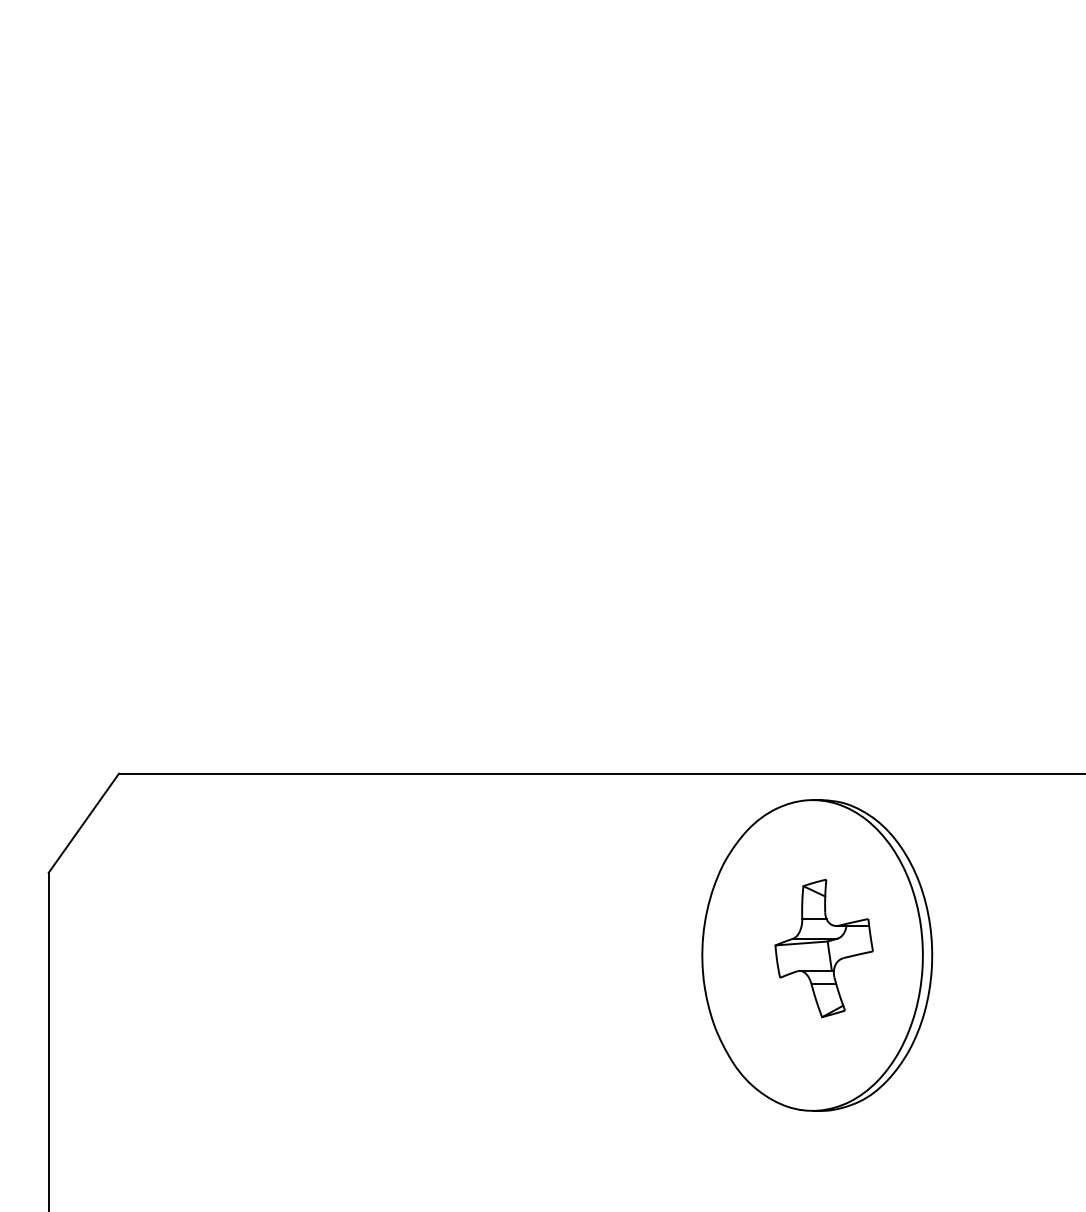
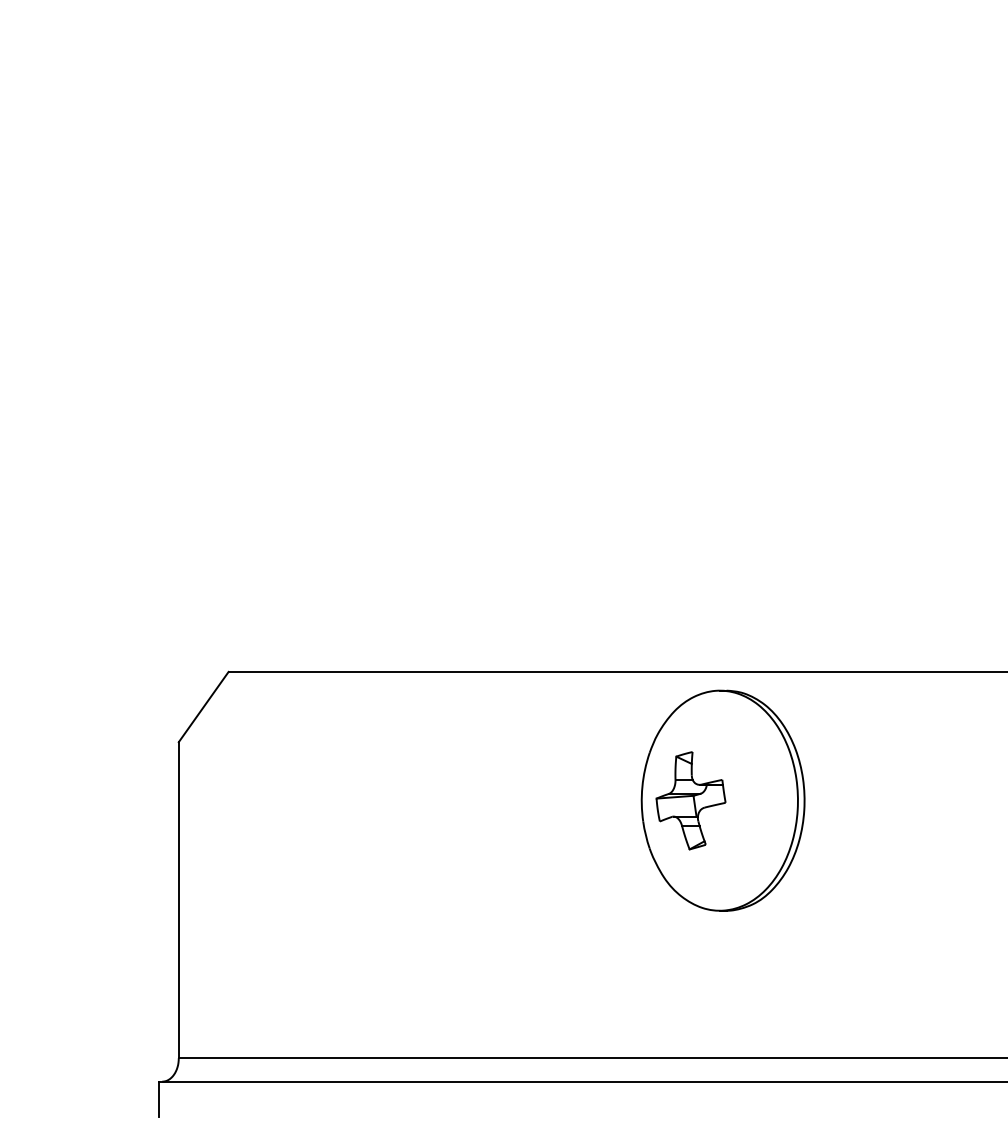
part: (823, 948) -> (690, 800), moved

